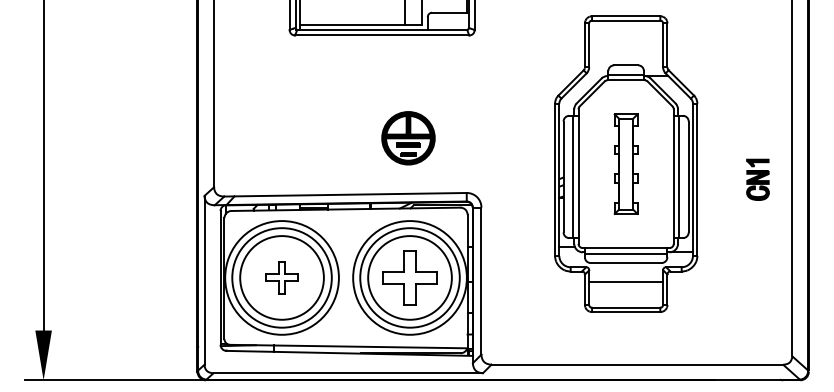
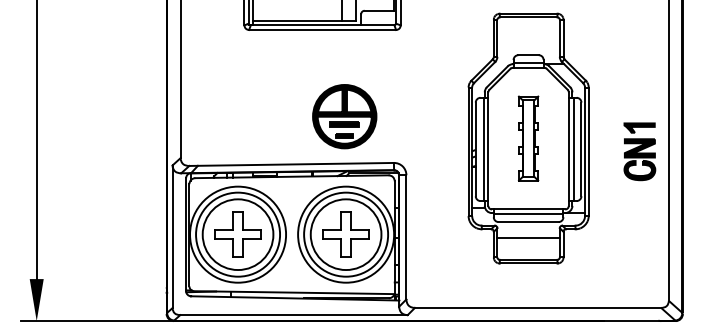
part: (408, 137) -> (344, 116), size x1.43
part: (757, 179) -> (639, 151), size x1.67
part: (281, 277) -> (237, 234), size x1.67

